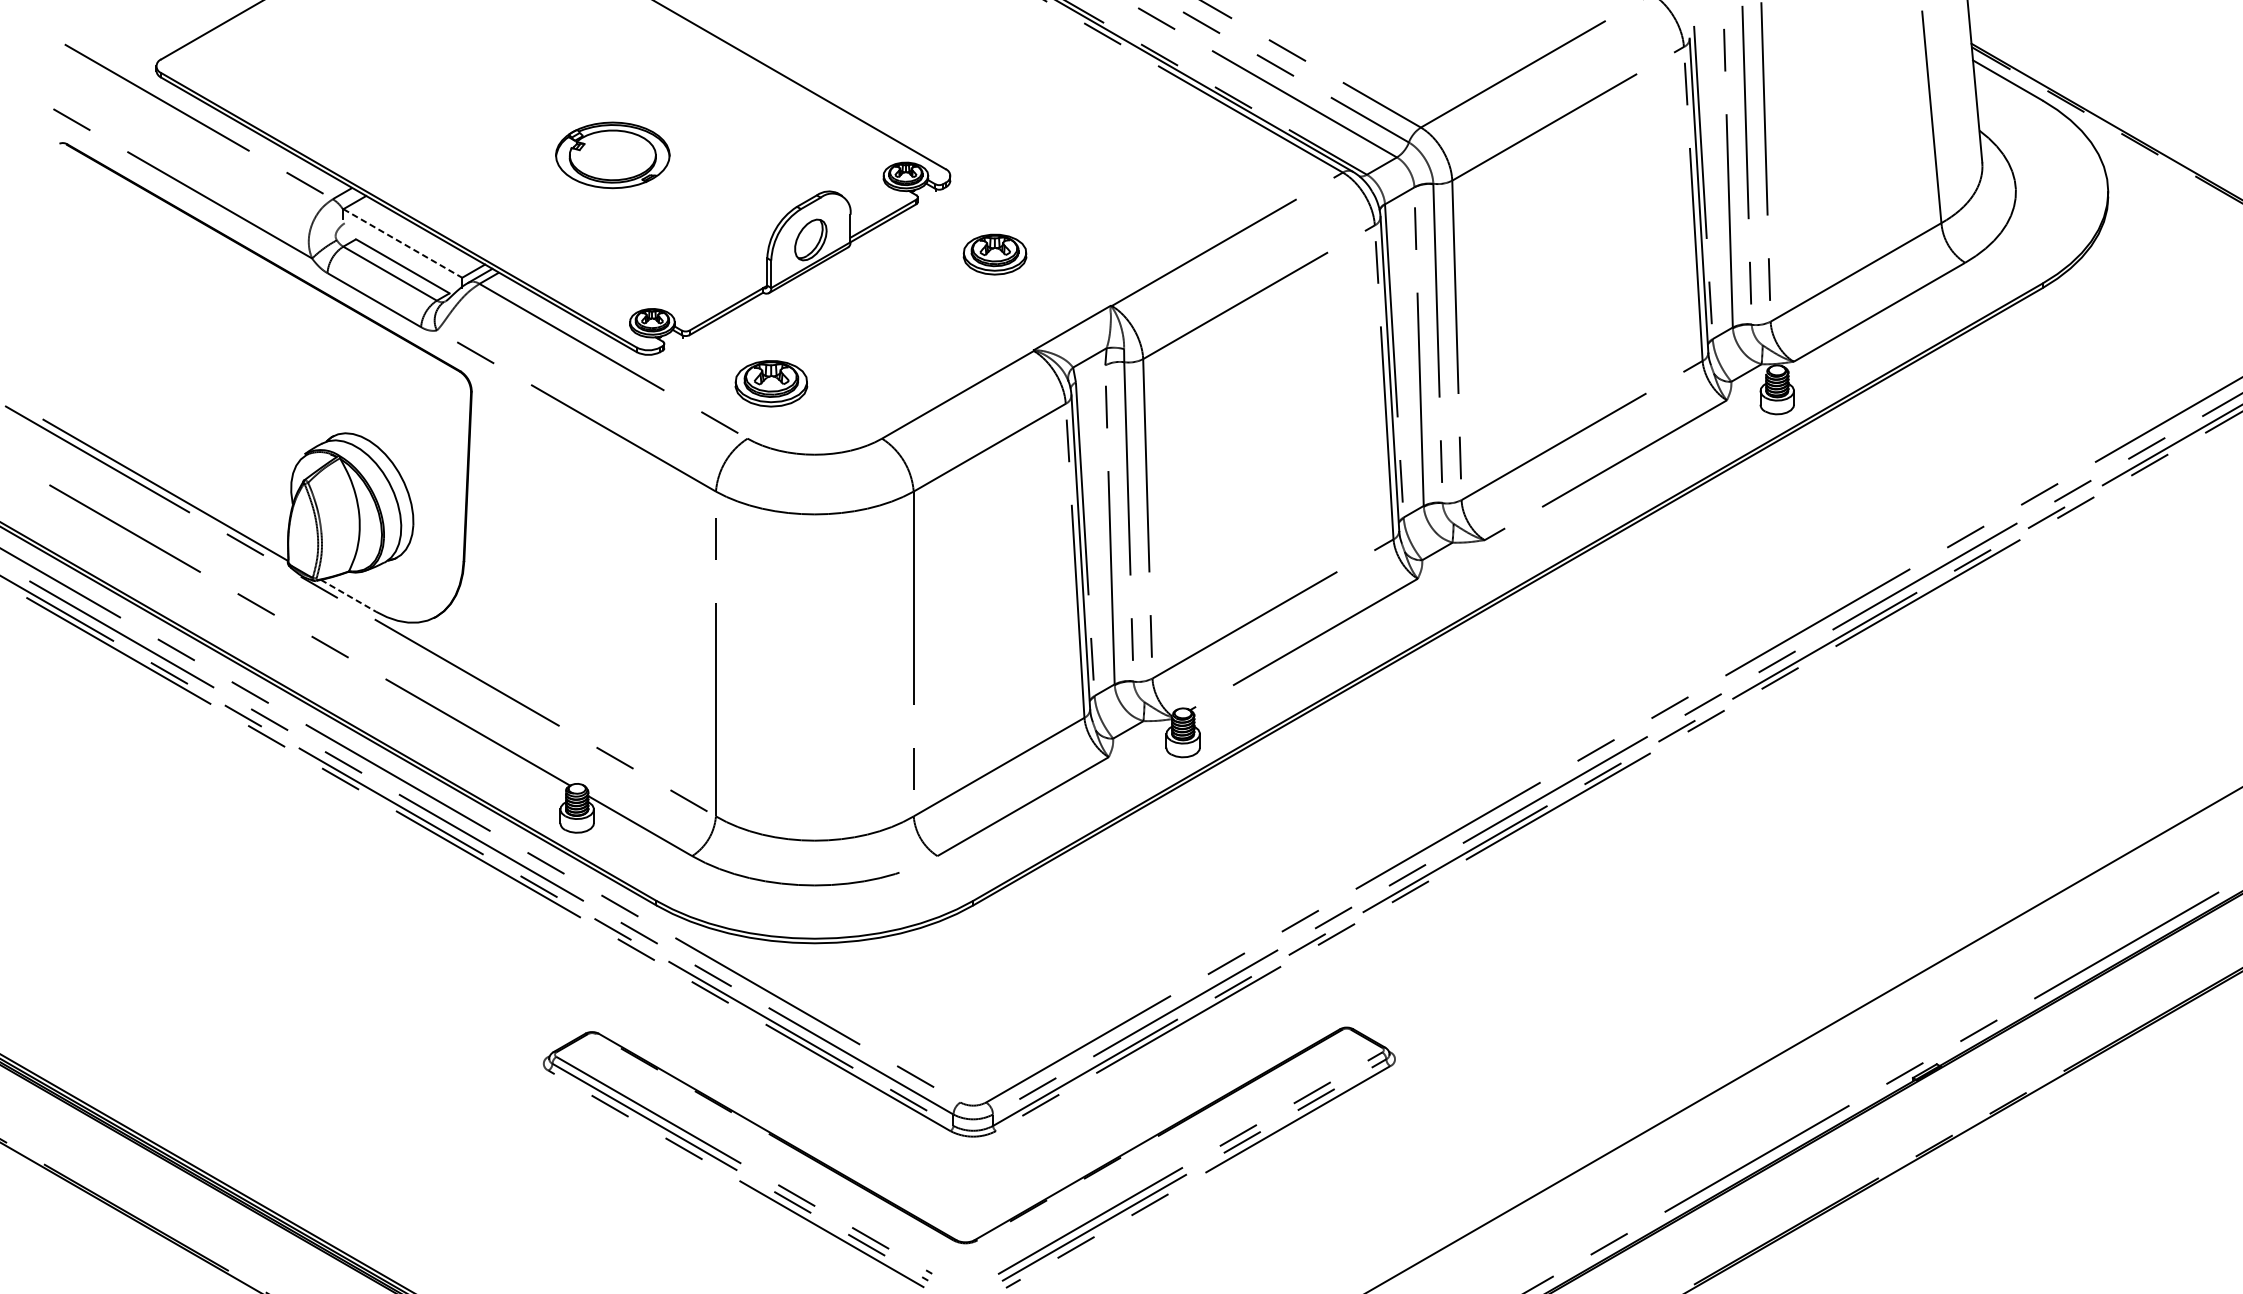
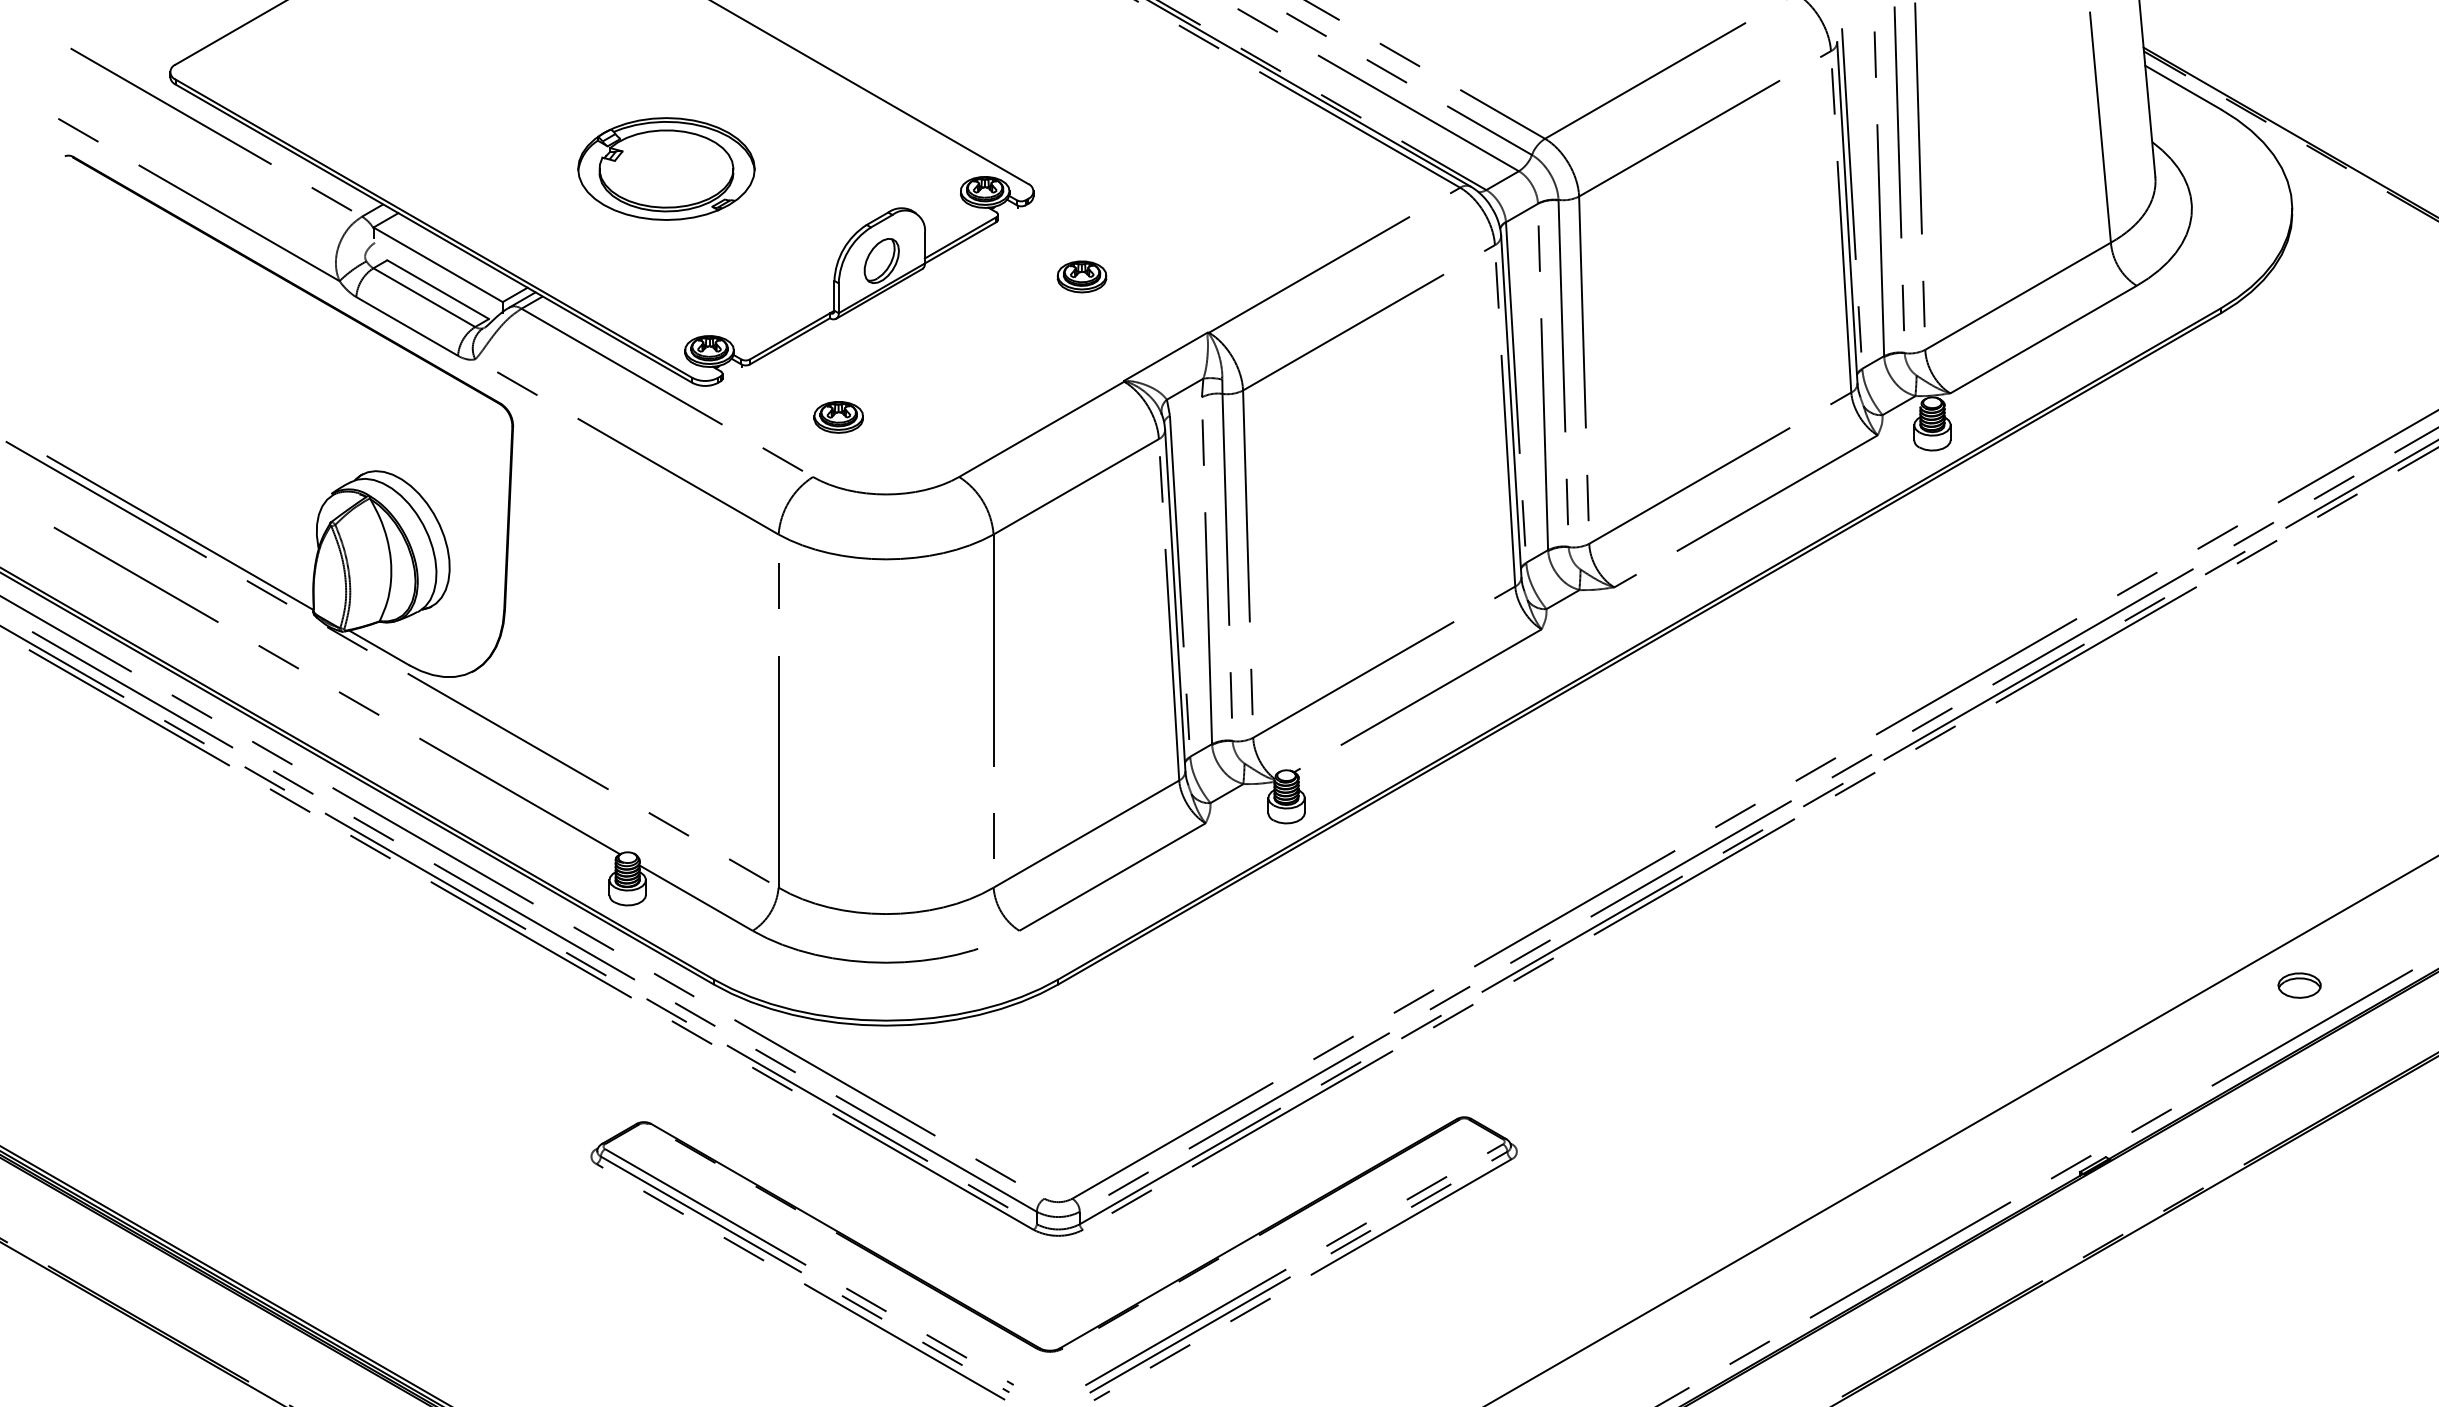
part: (612, 154) -> (666, 168), size x1.43
line: (403, 243) -> (438, 264), dashed -> solid
part: (994, 254) -> (1081, 276), size x0.71
part: (771, 383) -> (838, 417), size x0.62
line: (348, 595) -> (379, 647), dashed -> solid
part: (2114, 906) -> (2299, 985), added

